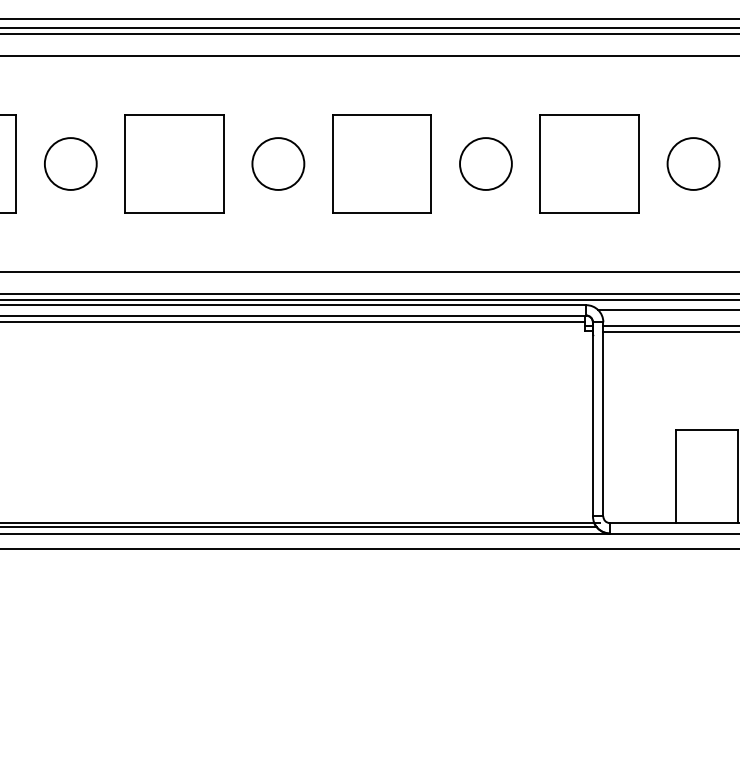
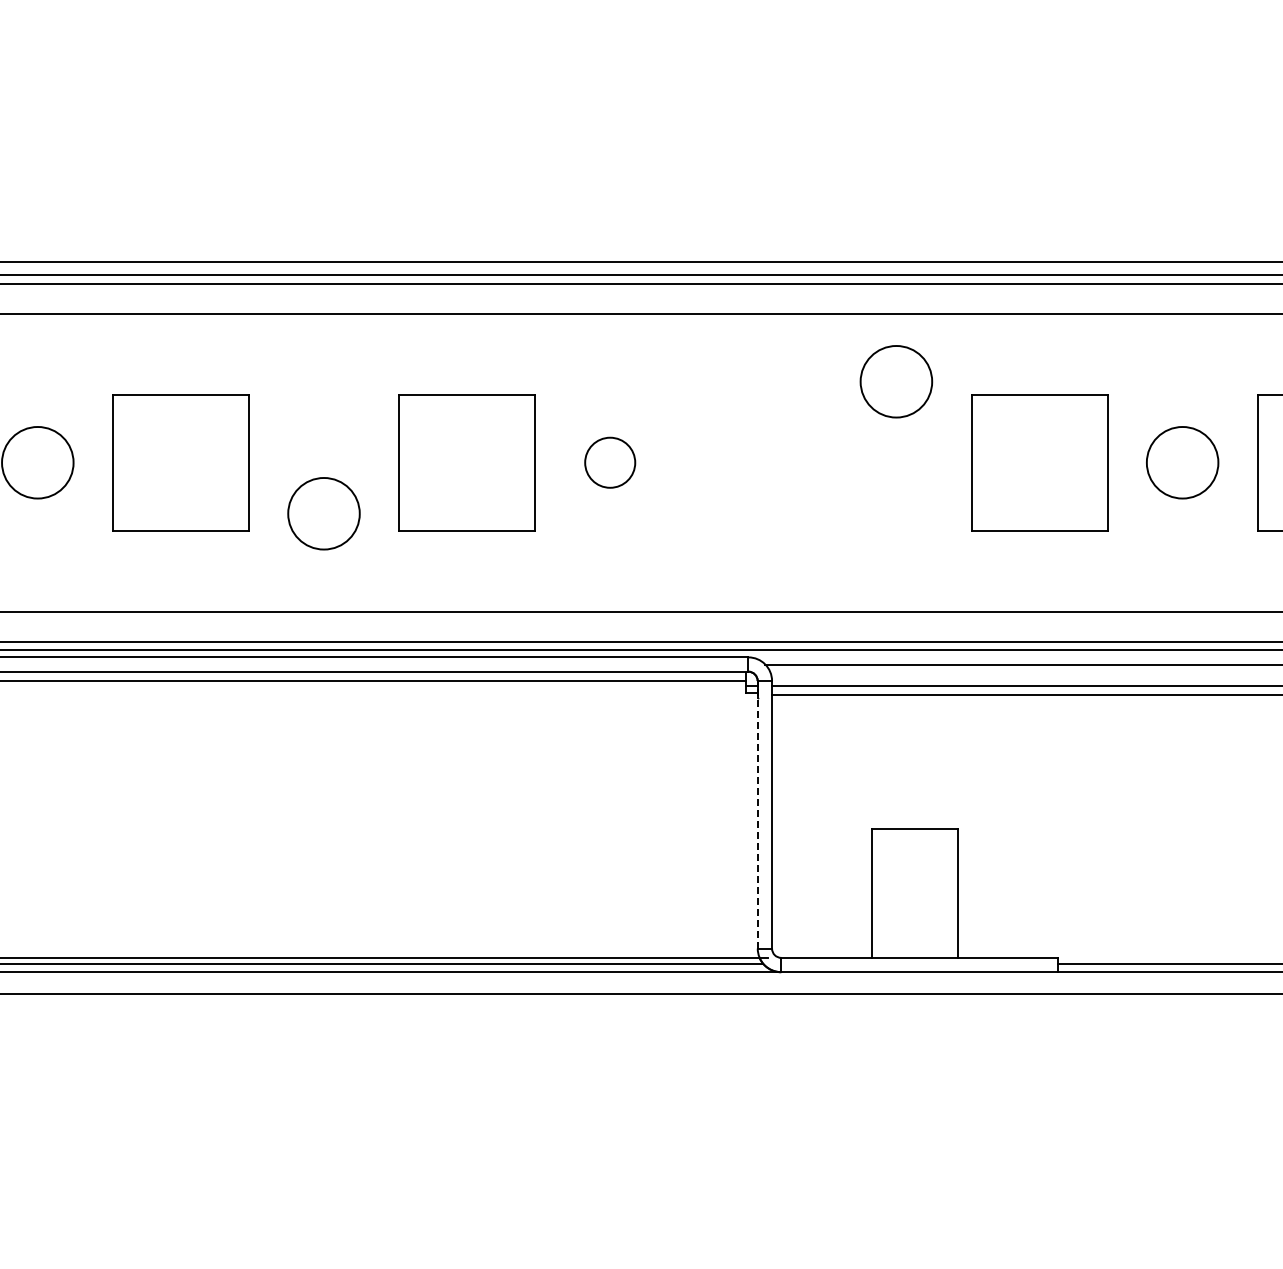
circle: (278, 163) -> (323, 513), moved
circle: (485, 163) -> (609, 462), size x0.7
part: (589, 163) -> (752, 462), removed
circle: (693, 163) -> (896, 381), moved
line: (592, 419) -> (757, 814), solid -> dashed

